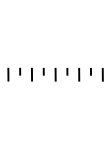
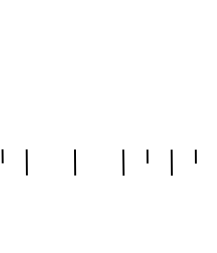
line: (20, 71) -> (51, 155), removed
line: (43, 71) -> (98, 155), removed

